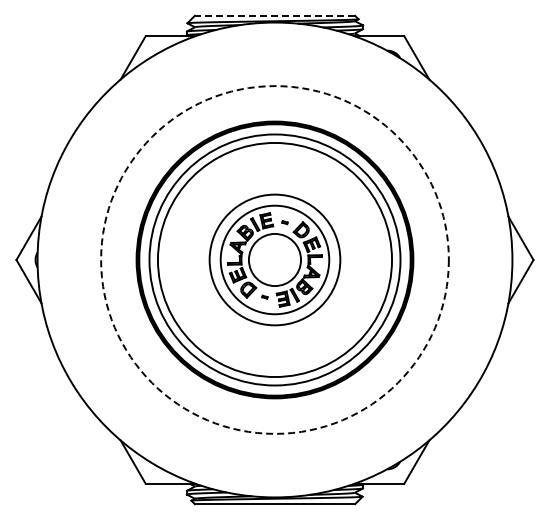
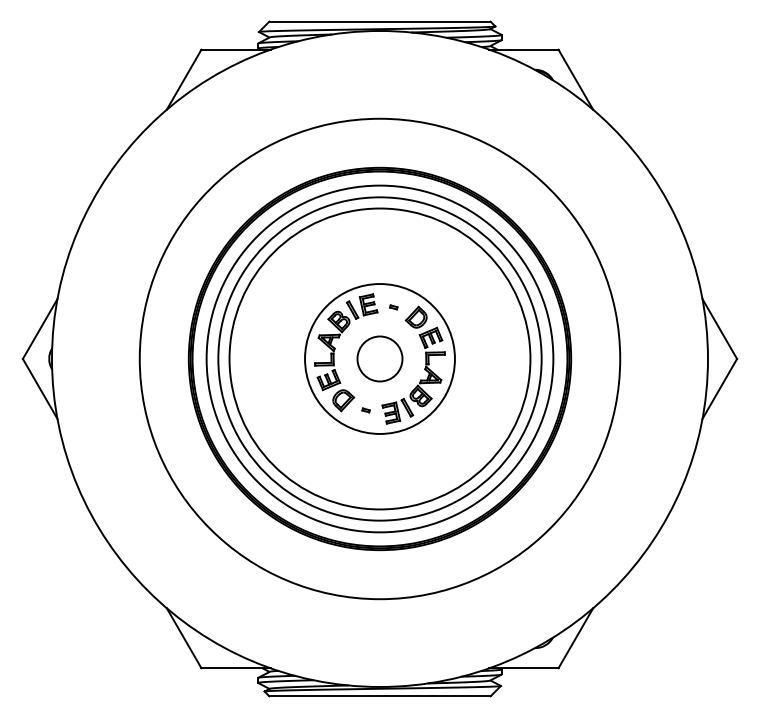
line: (274, 15) -> (379, 21), dashed -> solid
circle: (274, 259) -> (379, 358), dashed -> solid
circle: (274, 259) -> (379, 358), size x0.62
circle: (274, 259) -> (379, 358), size x1.67

